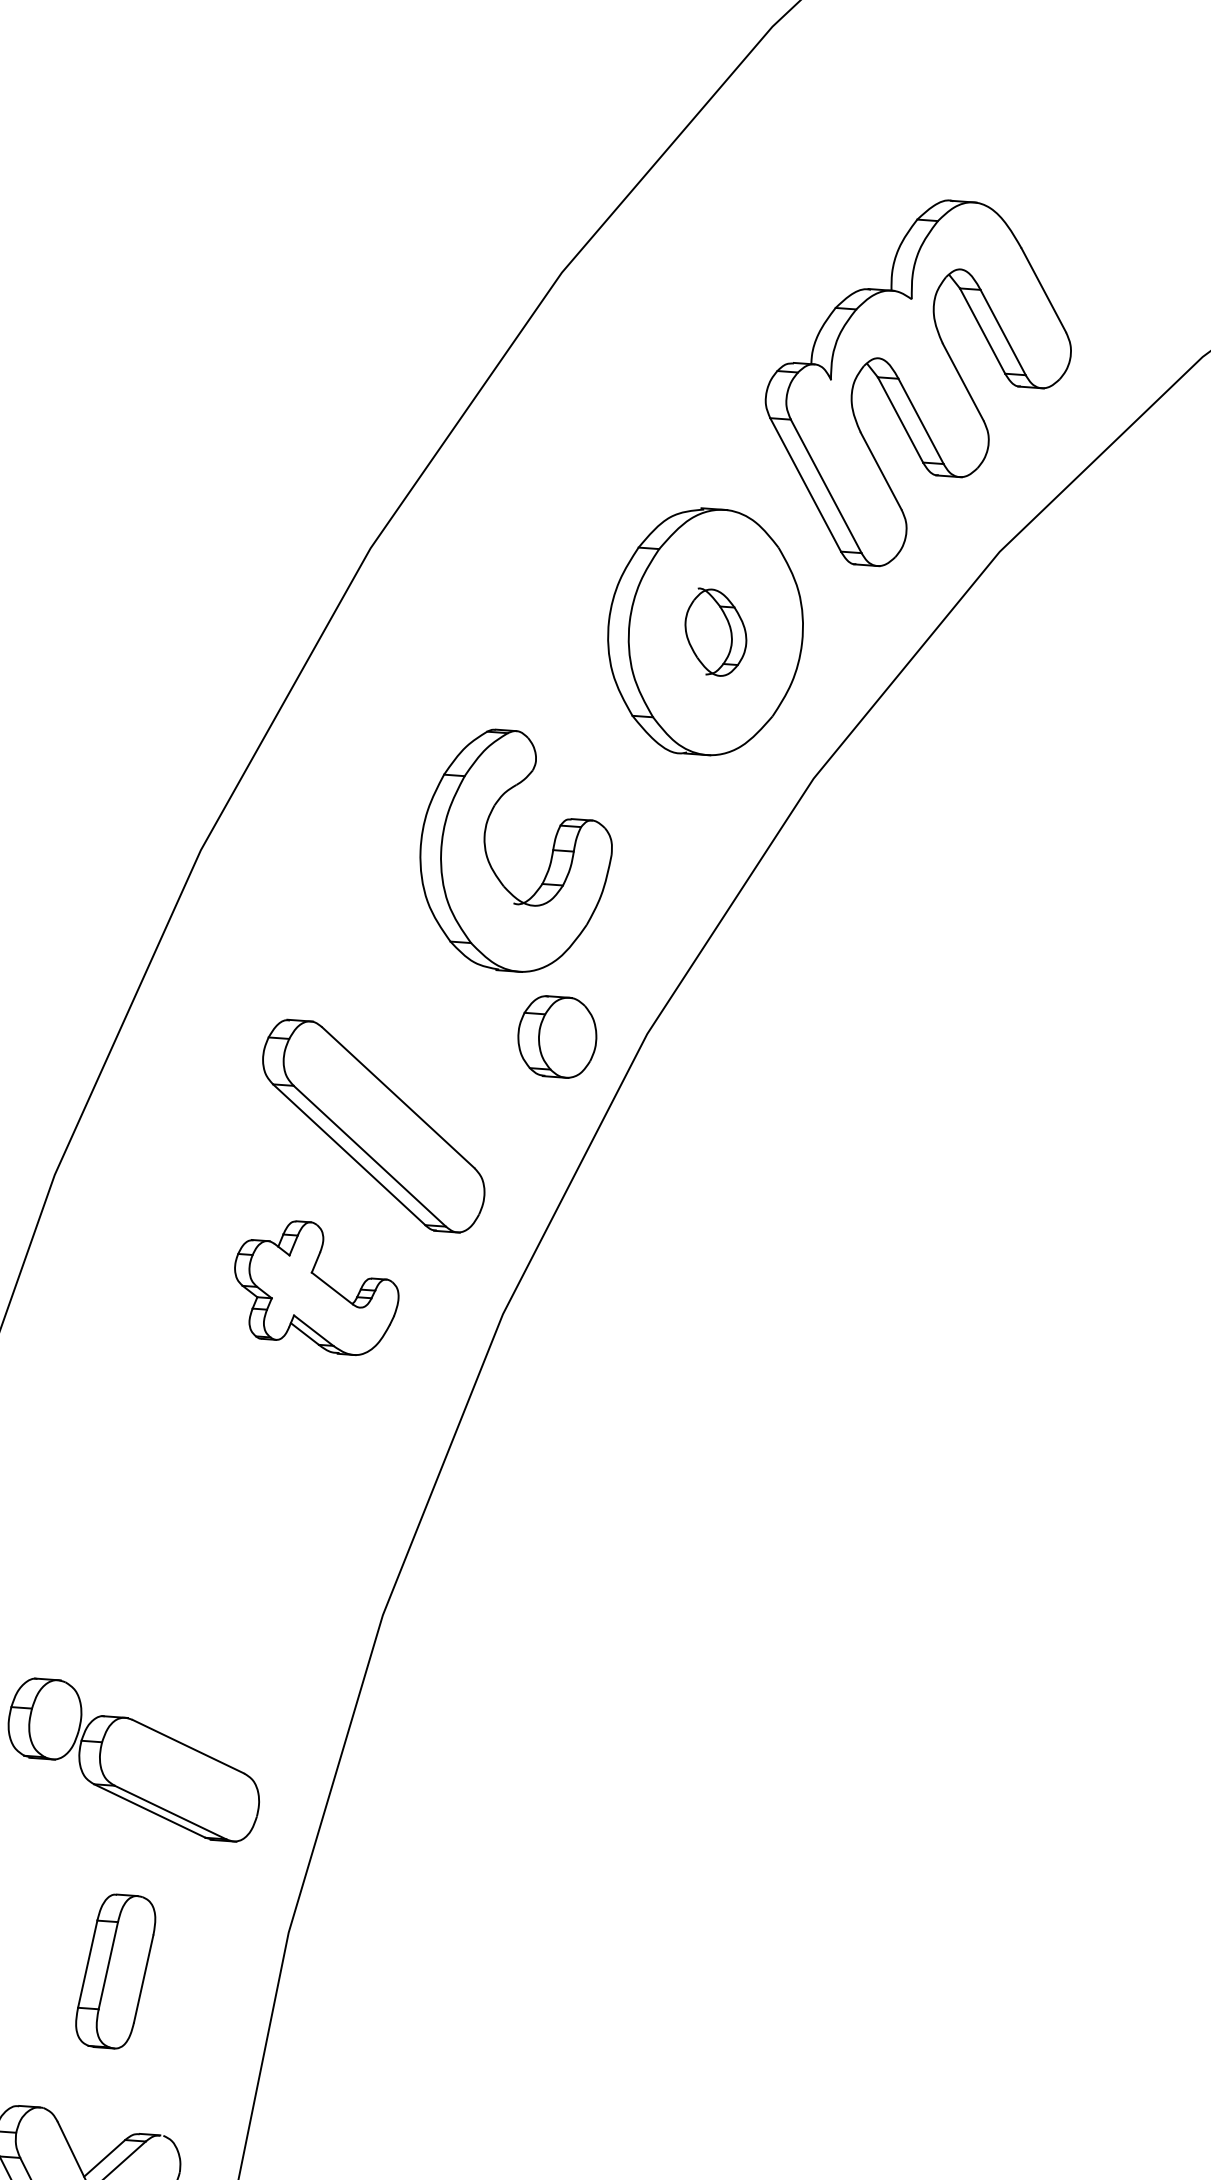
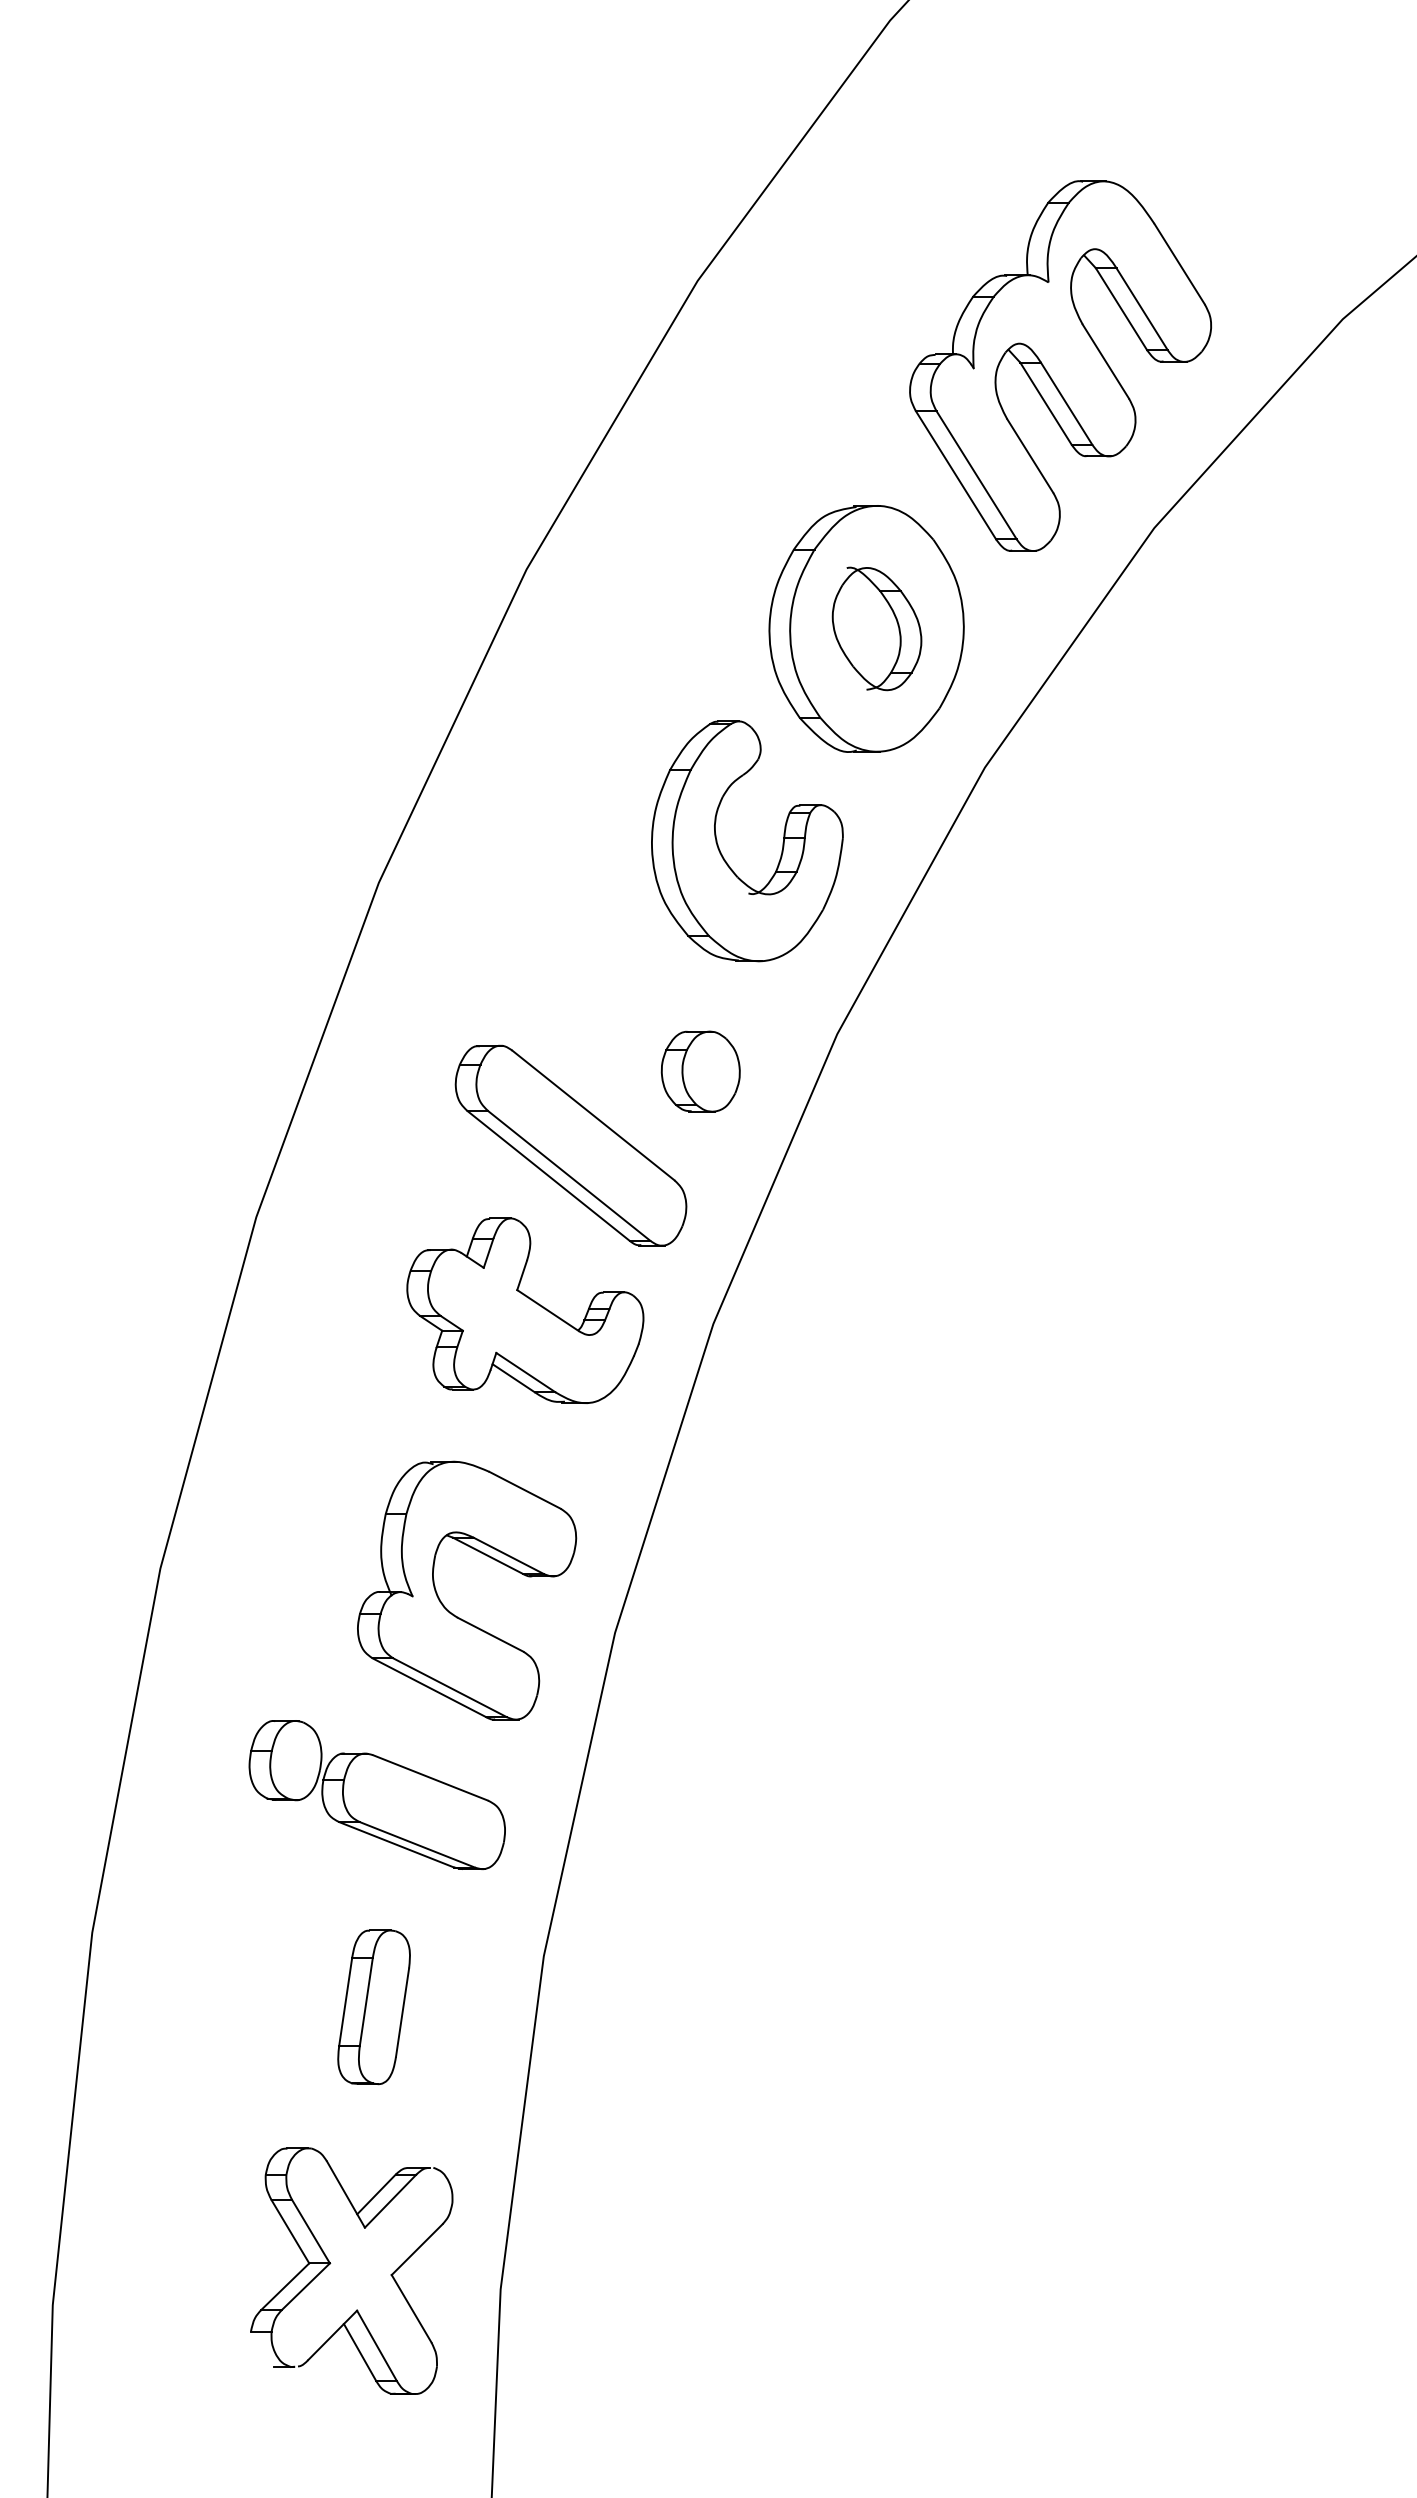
part: (715, 632) -> (876, 628), size x1.43
part: (490, 862) -> (722, 854), moved
part: (557, 1036) -> (700, 1071), moved
part: (316, 1287) -> (525, 1310), size x1.43
part: (219, 1581) -> (449, 1610), added

